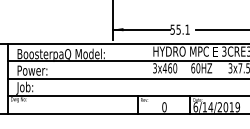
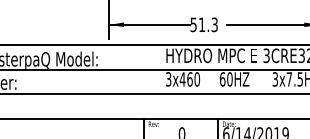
text: (182, 29) -> (207, 24), 55.1 -> 51.3

